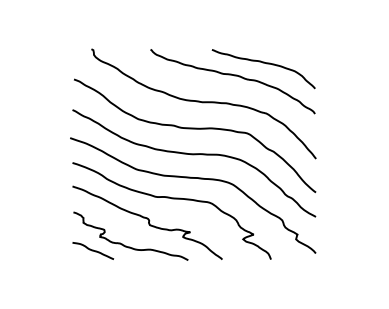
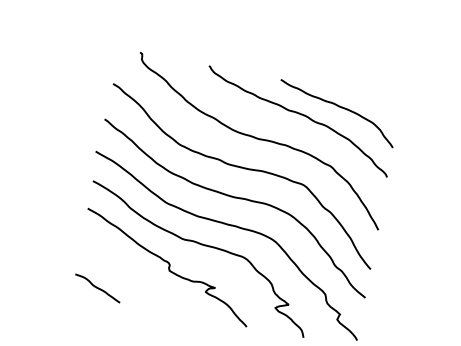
curve: (126, 245) -> (137, 289), removed

